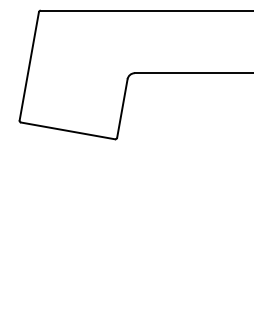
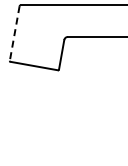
line: (28, 66) -> (14, 33), solid -> dashed

